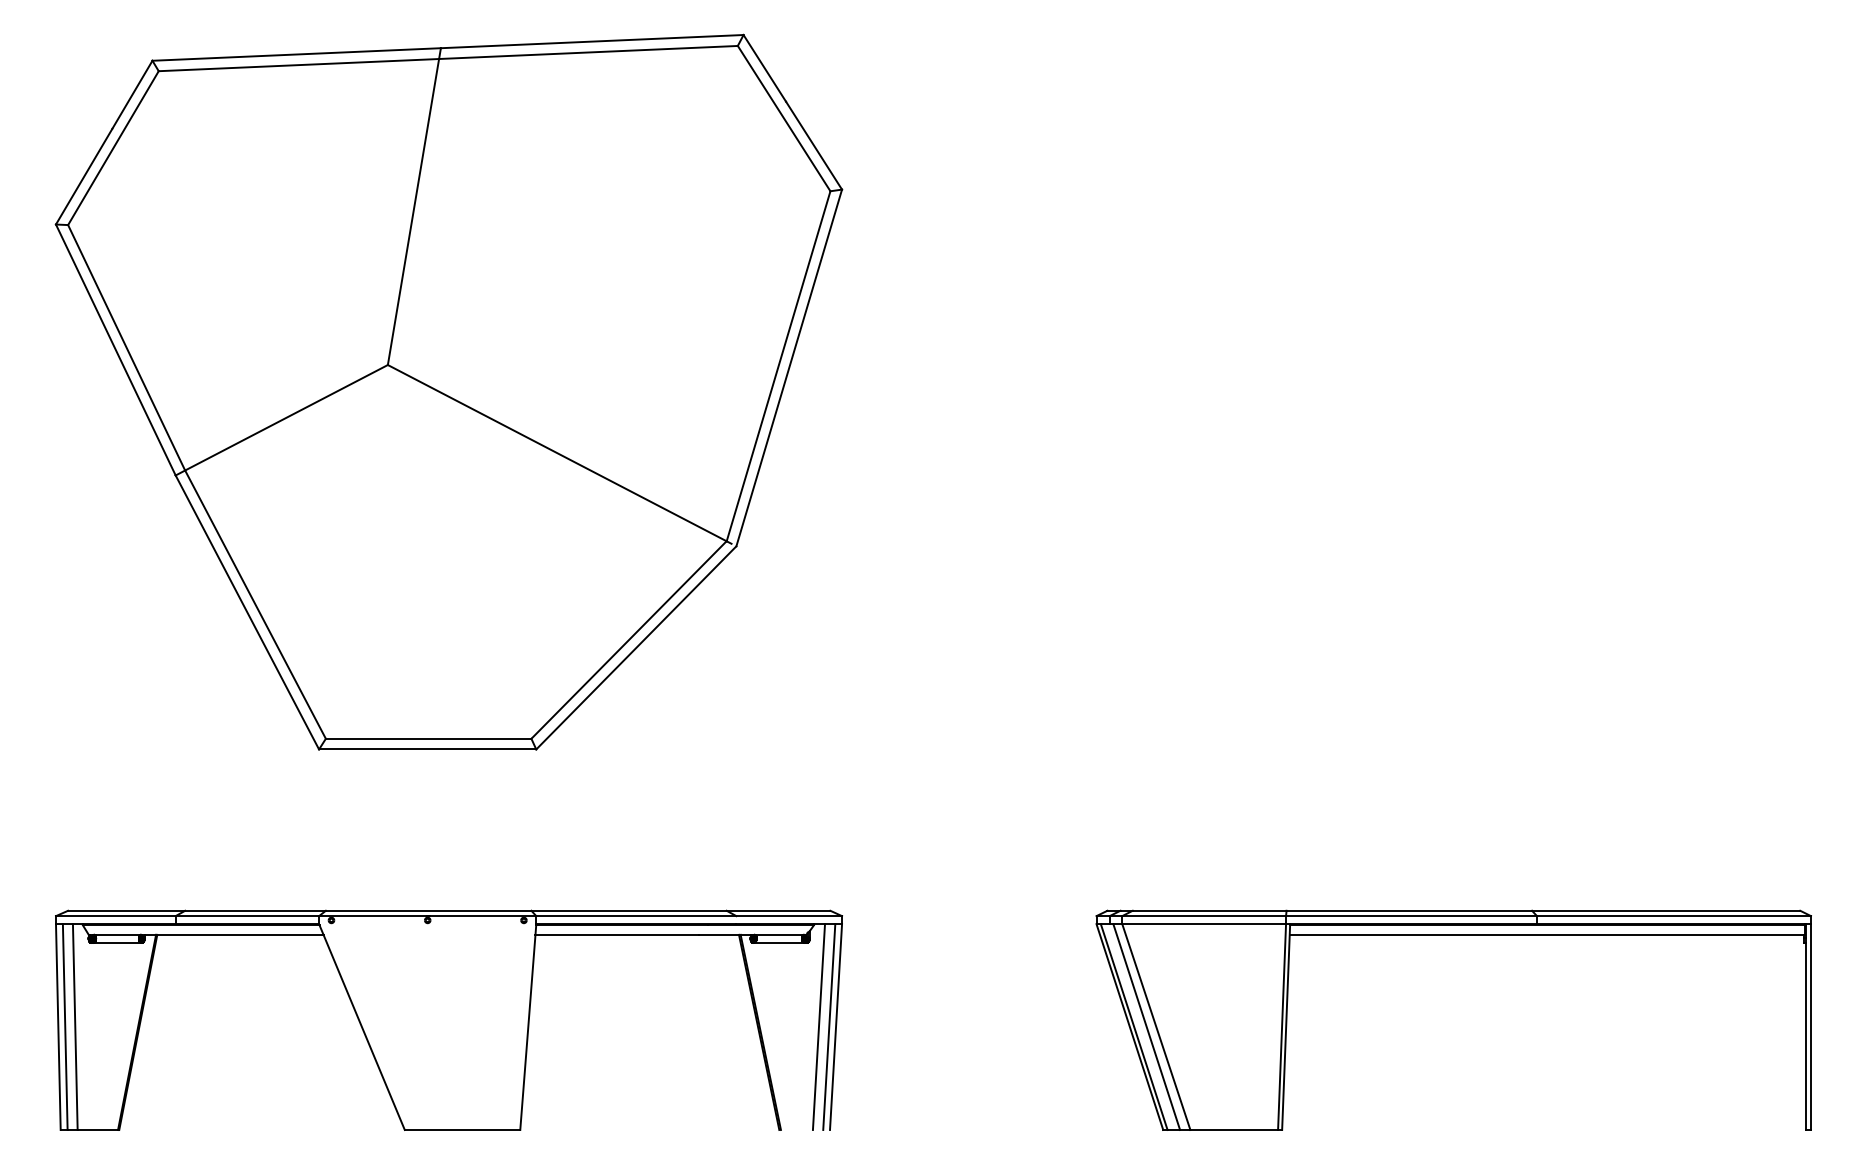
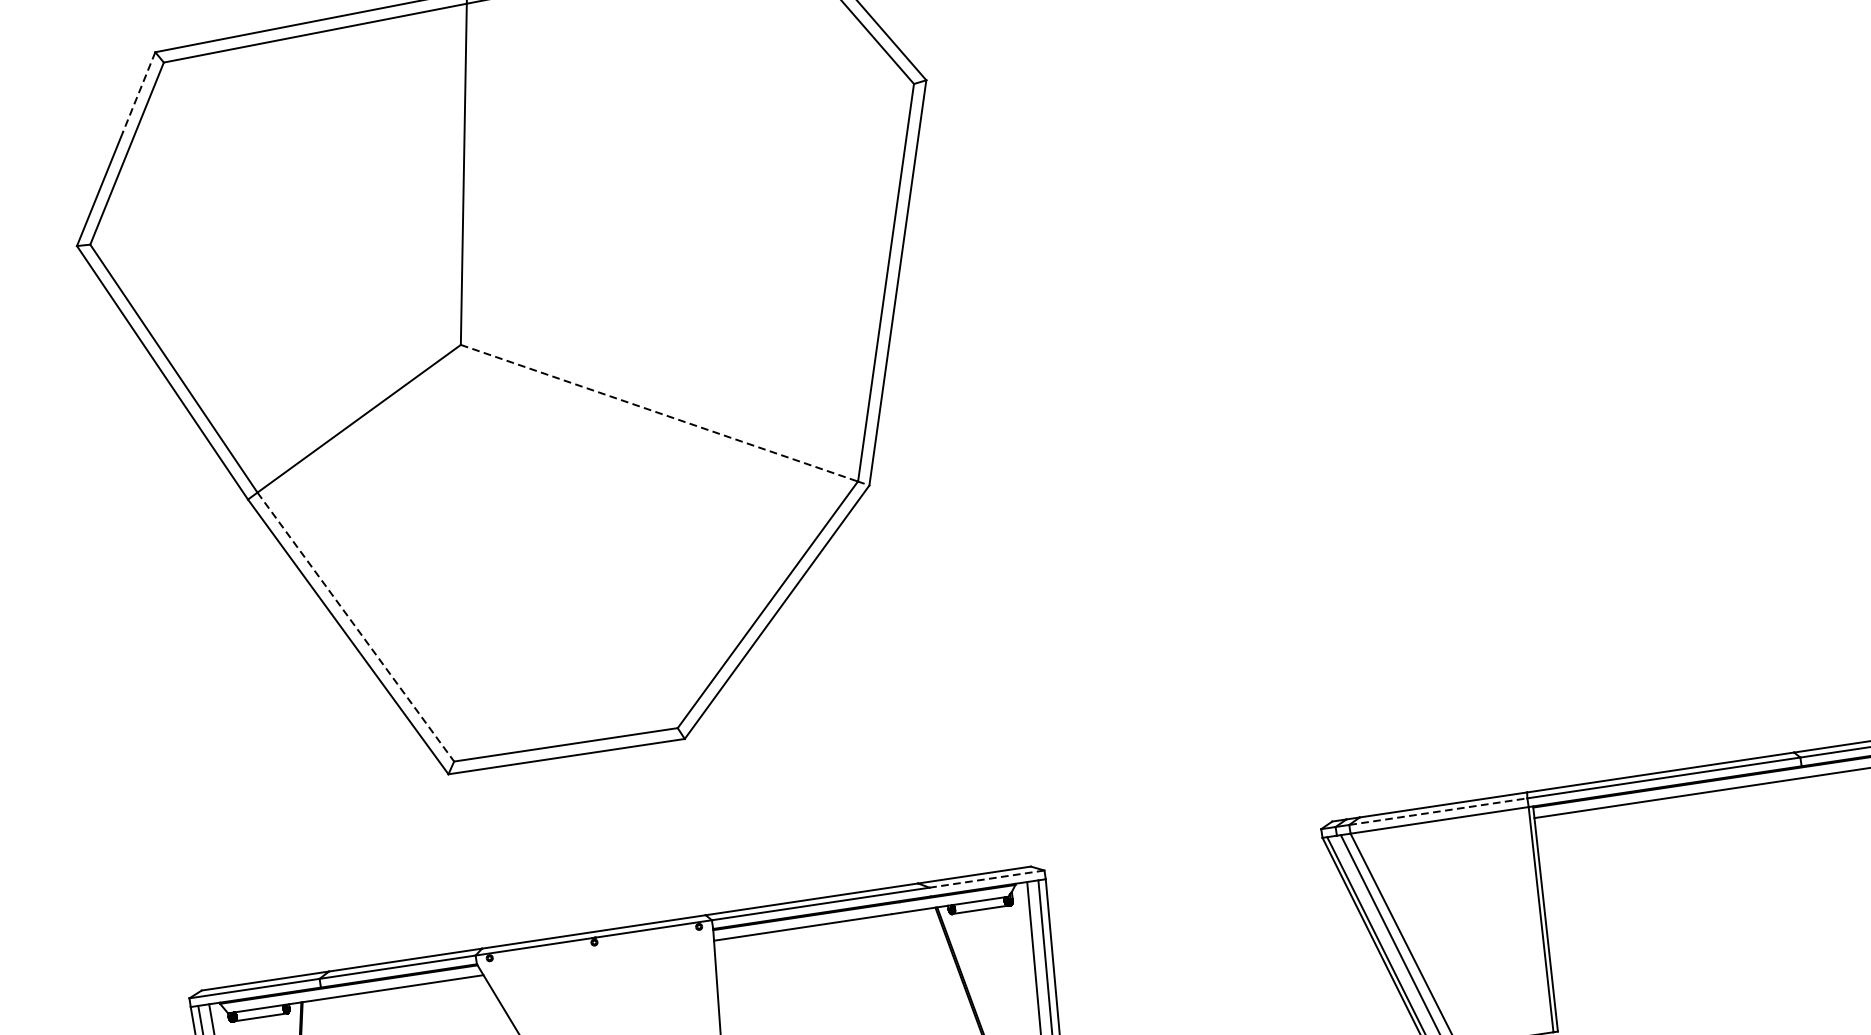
line: (132, 94) -> (139, 92), solid -> dashed
line: (557, 453) -> (659, 413), solid -> dashed
line: (255, 605) -> (355, 628), solid -> dashed
line: (789, 916) -> (987, 879), solid -> dashed
line: (1204, 916) -> (1438, 812), solid -> dashed

